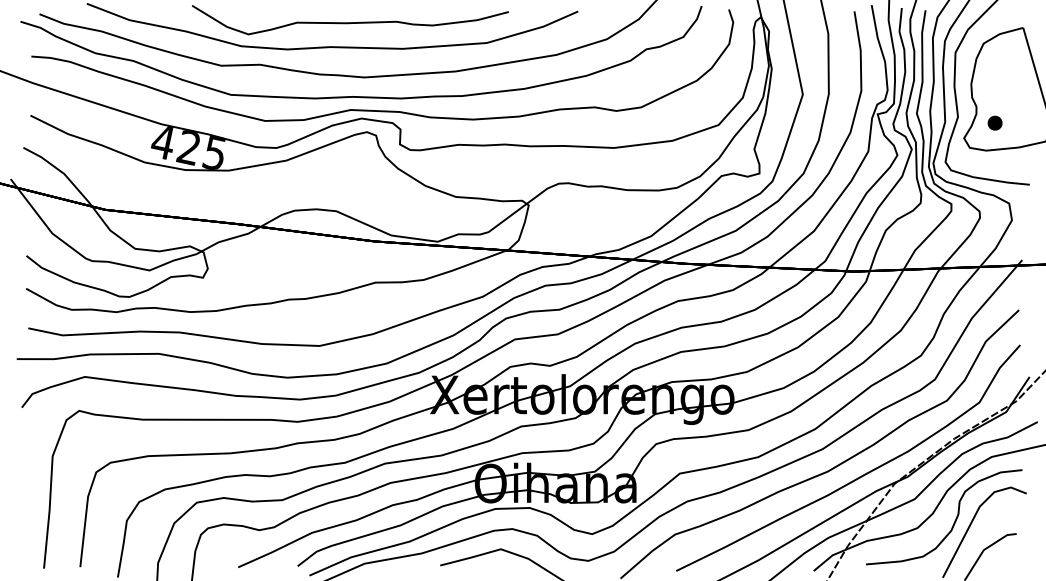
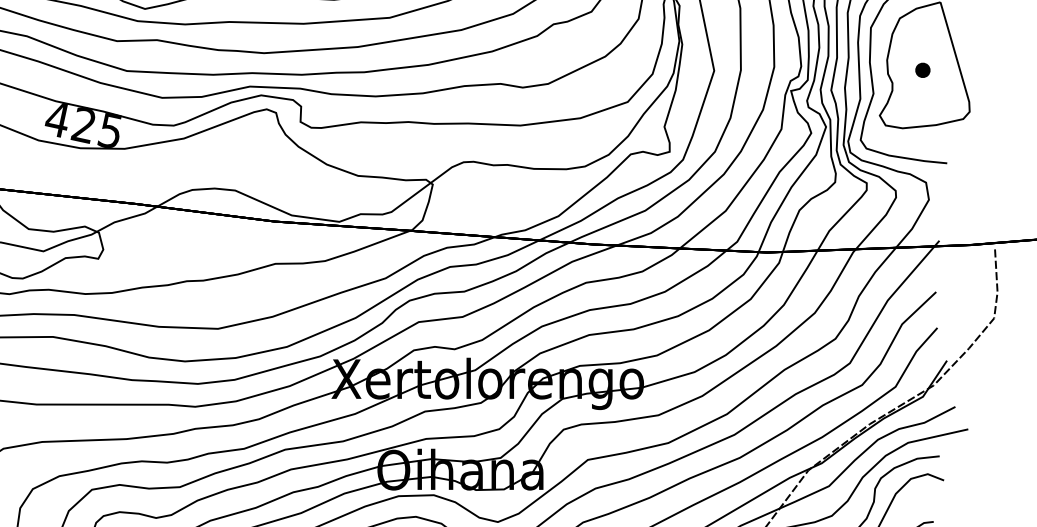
part: (994, 122) -> (922, 69), moved

